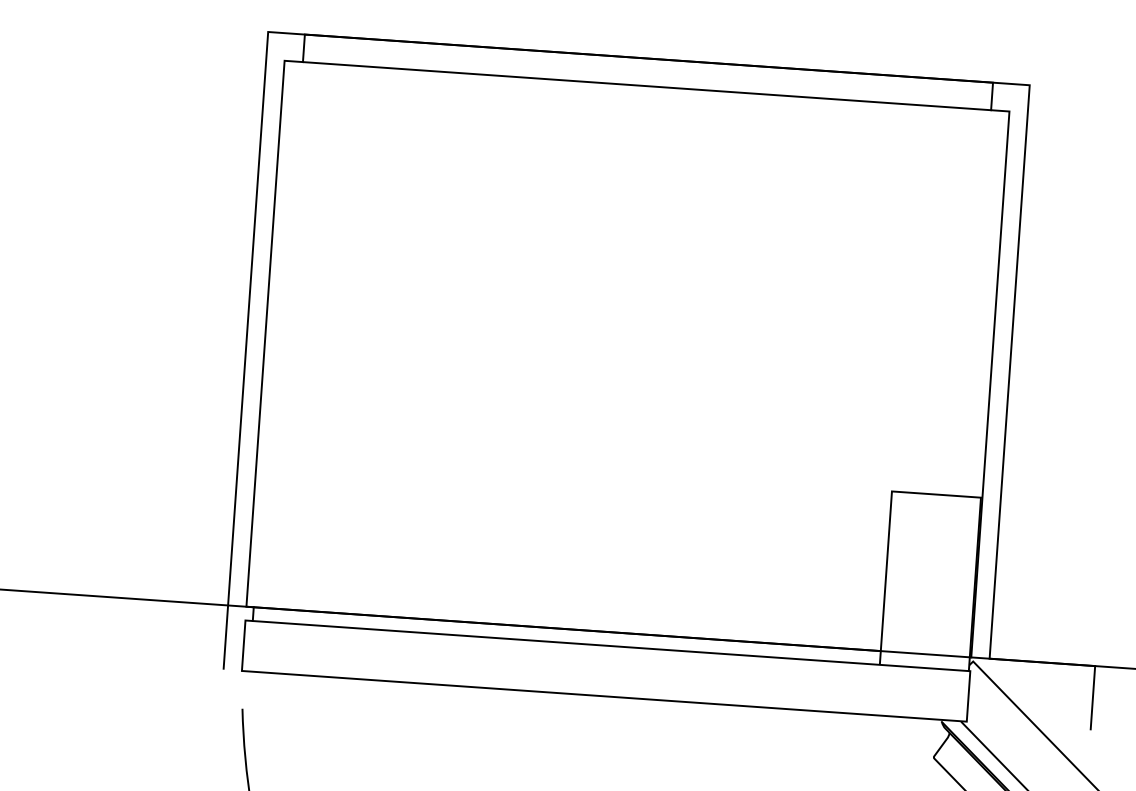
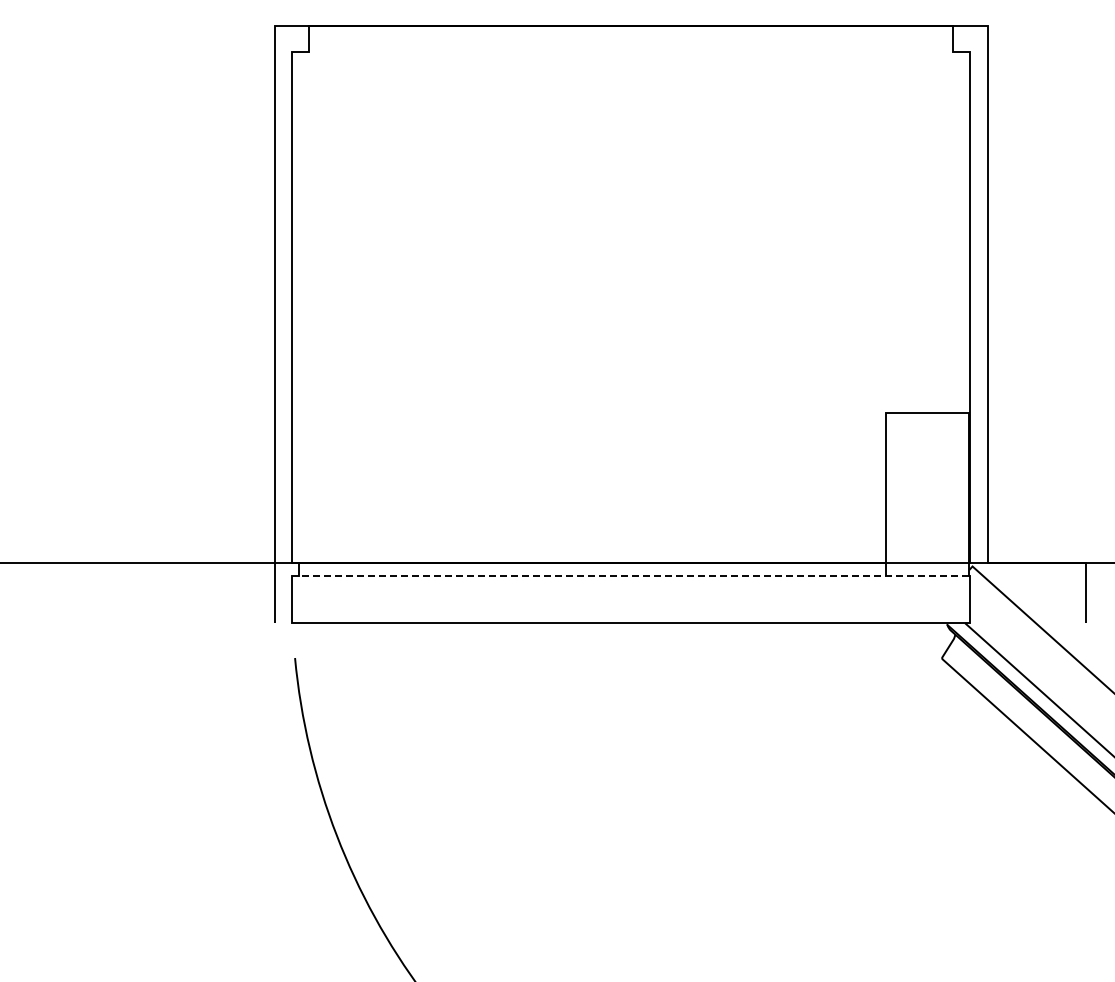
line: (647, 85) -> (631, 51), removed
line: (610, 645) -> (633, 575), solid -> dashed

